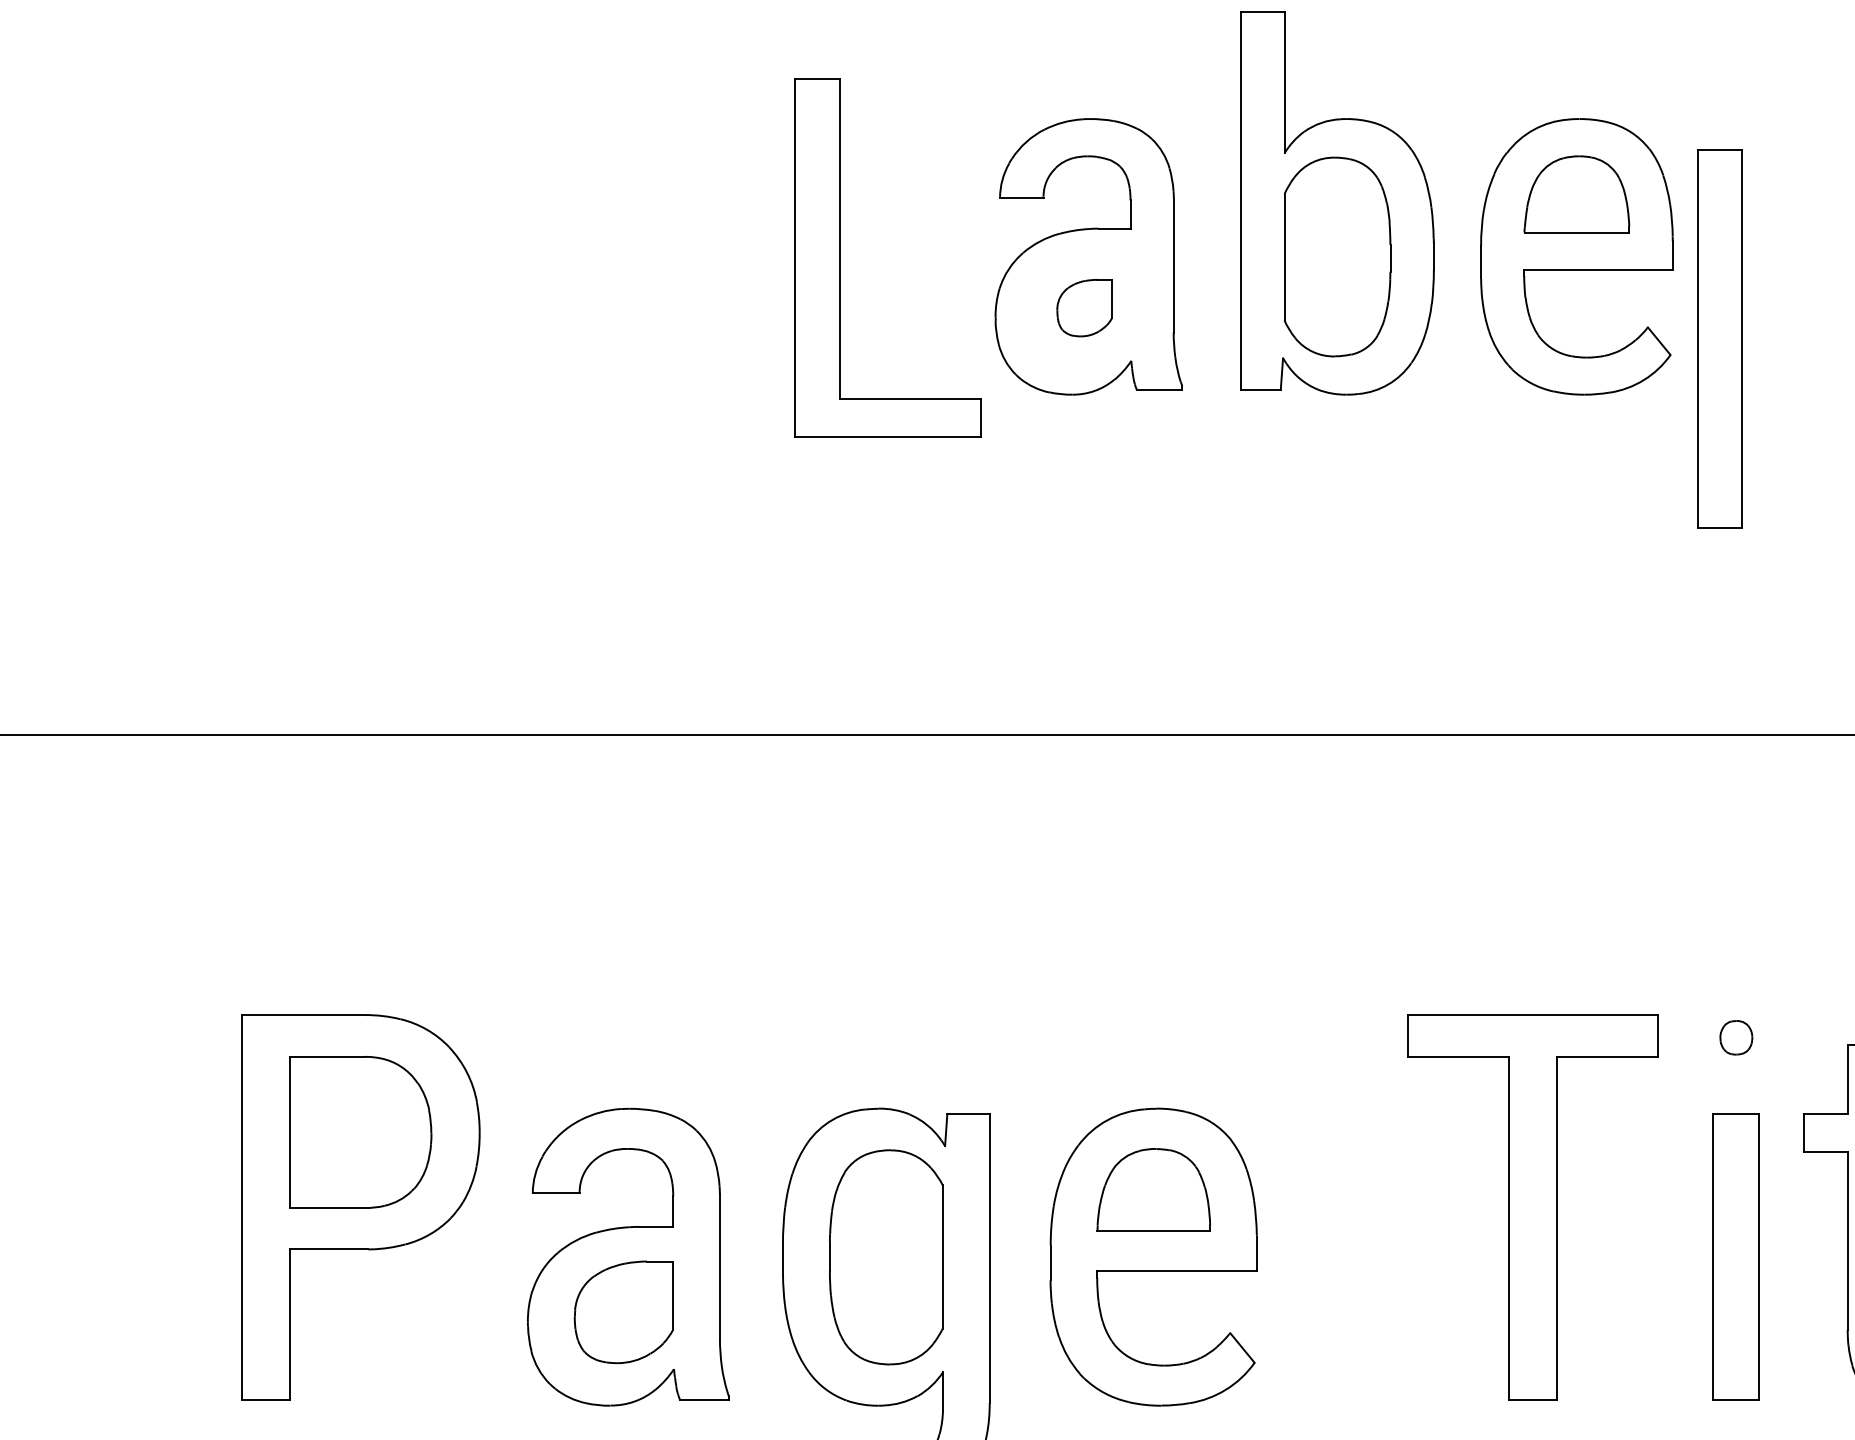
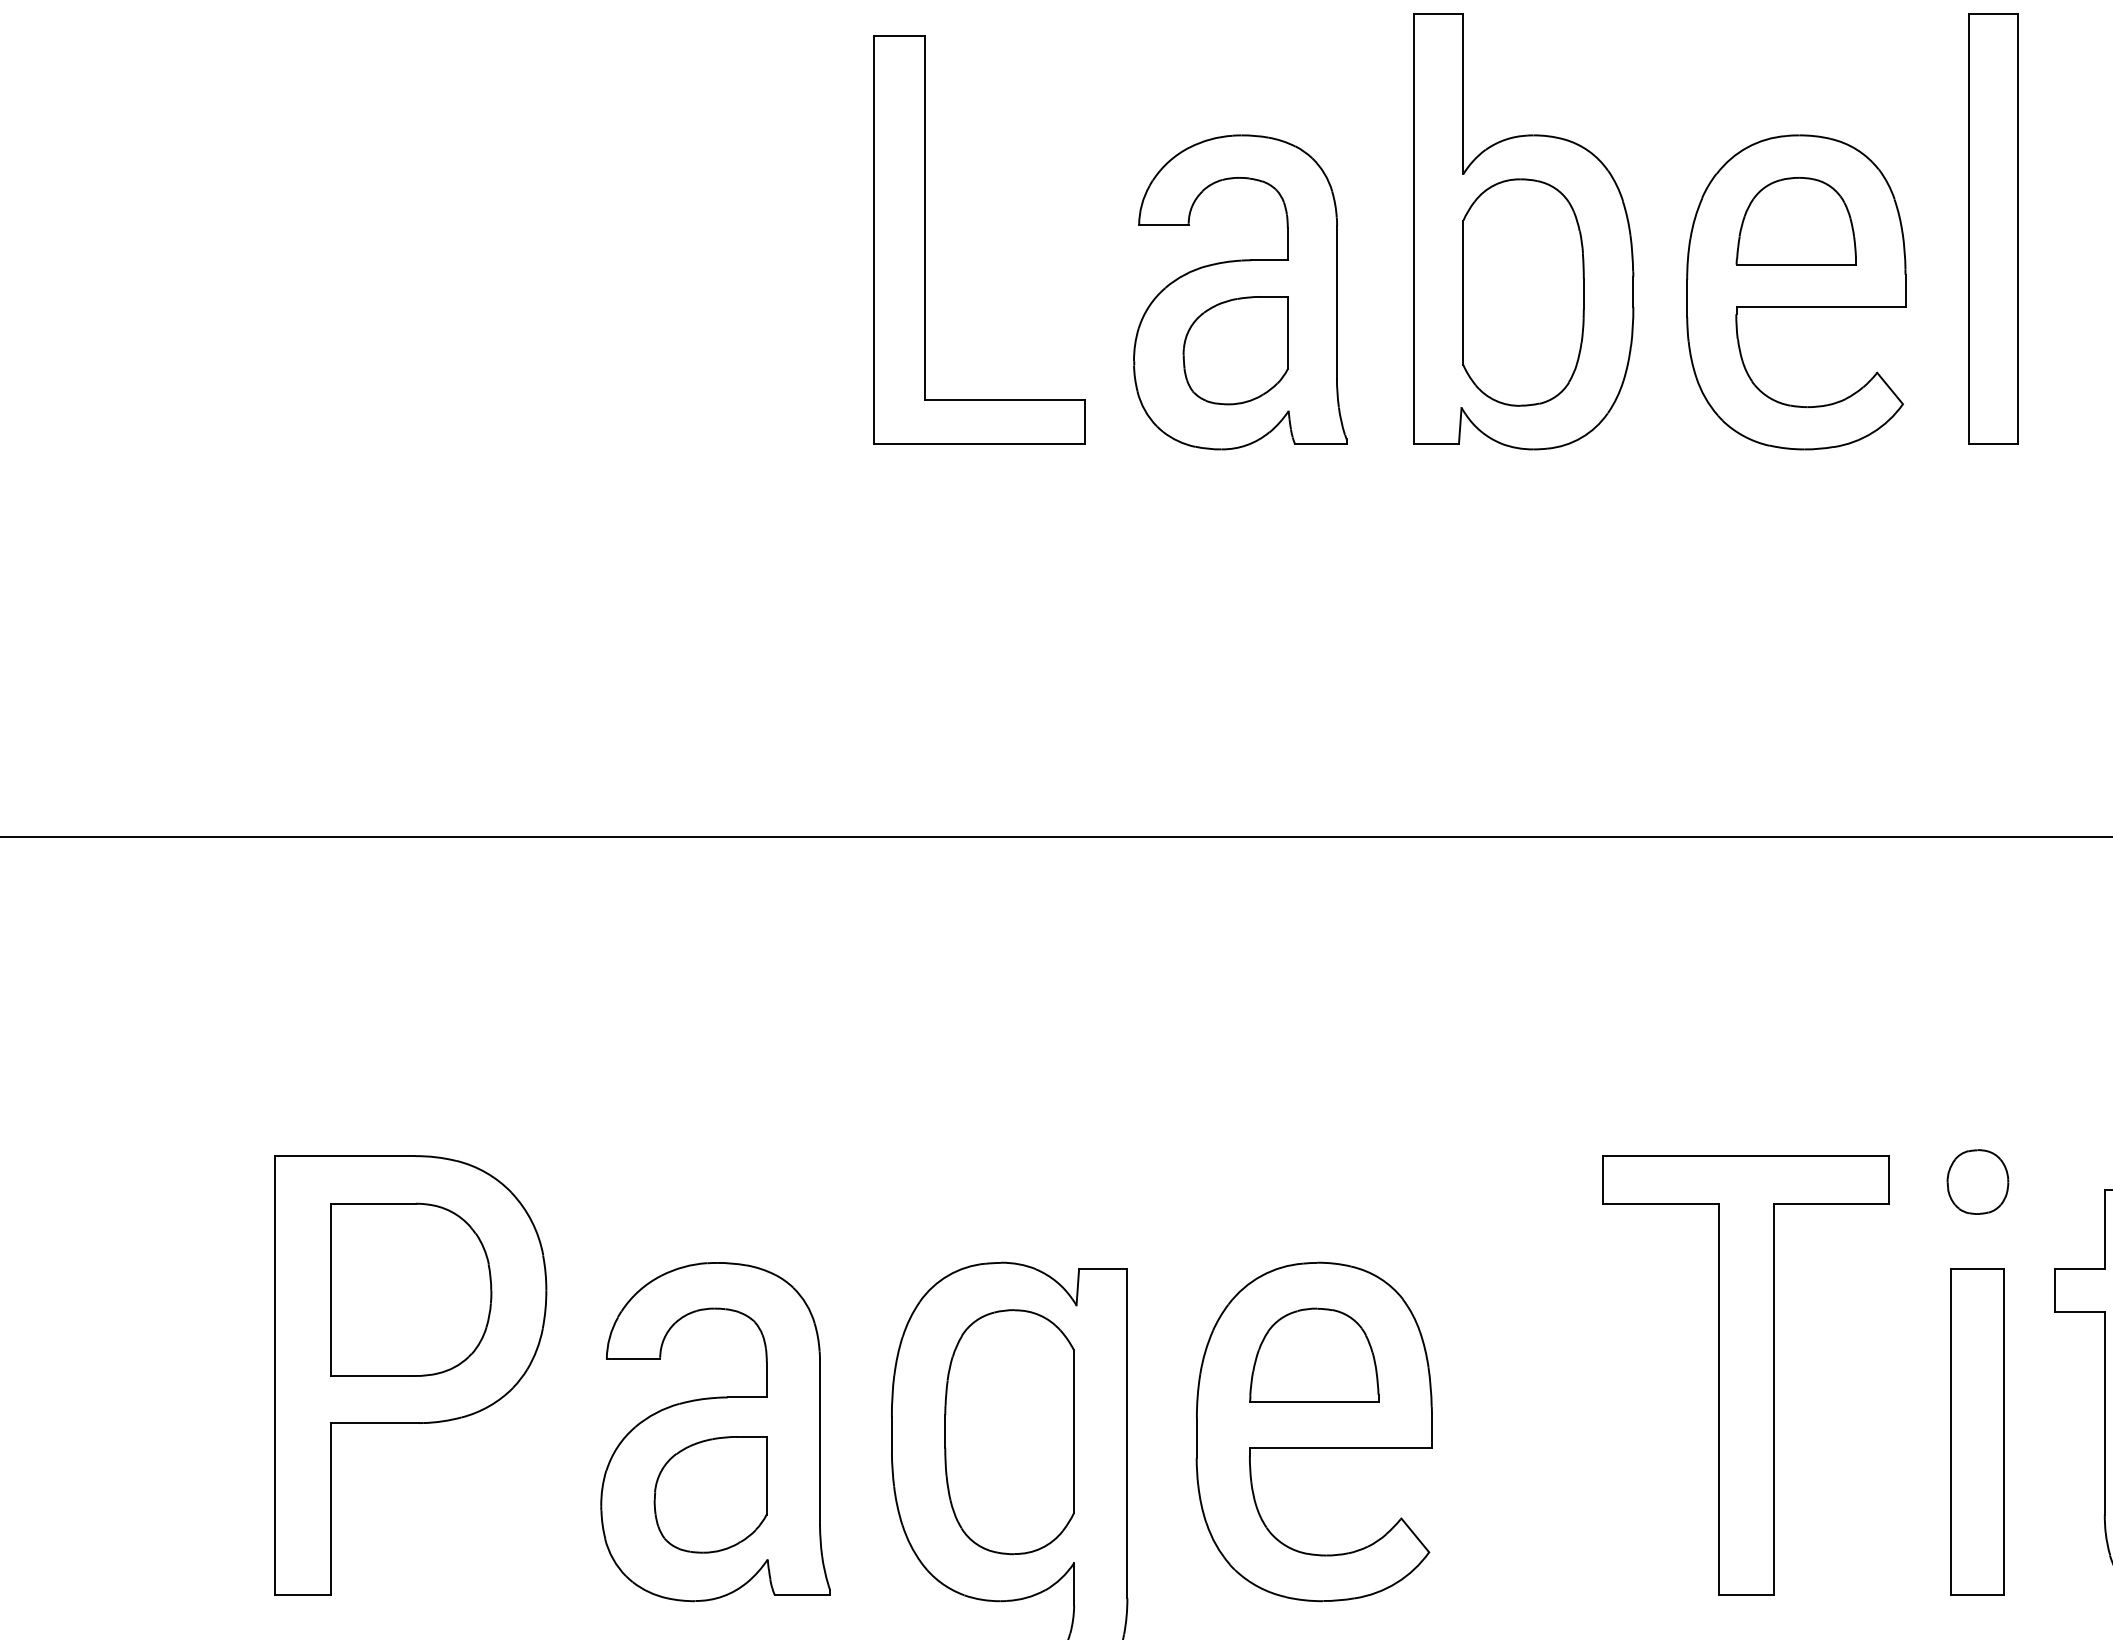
part: (840, 257) -> (925, 239), moved
part: (1084, 307) -> (1235, 350), size x1.67
part: (1720, 338) -> (1993, 228), moved
part: (1735, 1037) -> (1977, 1181), size x1.67

